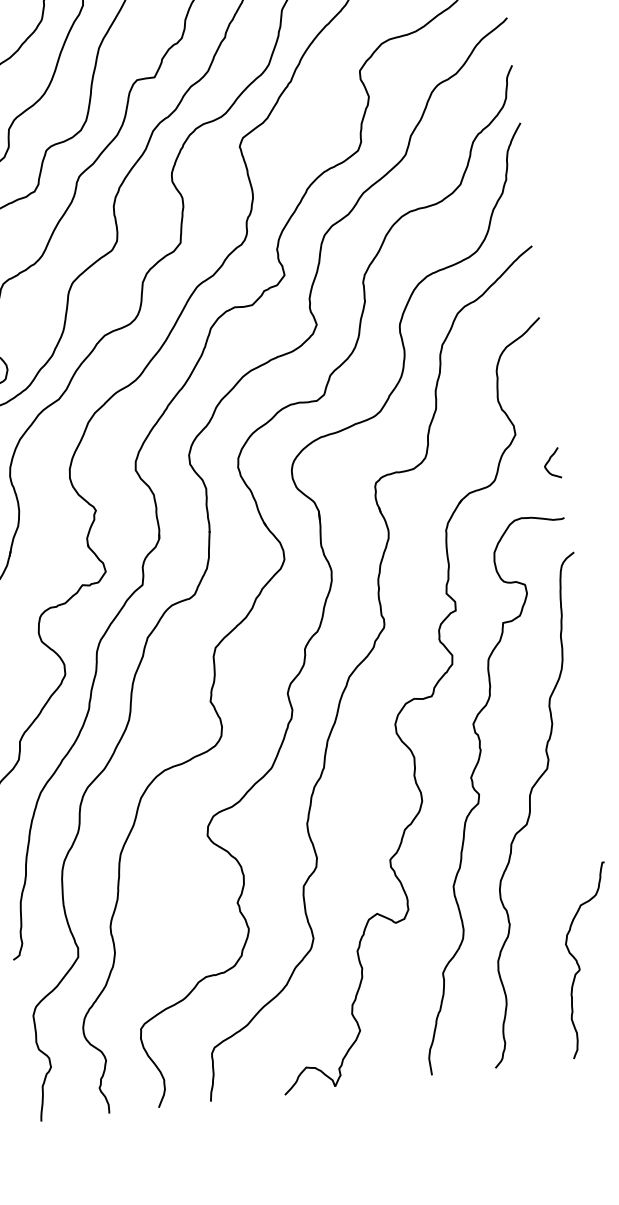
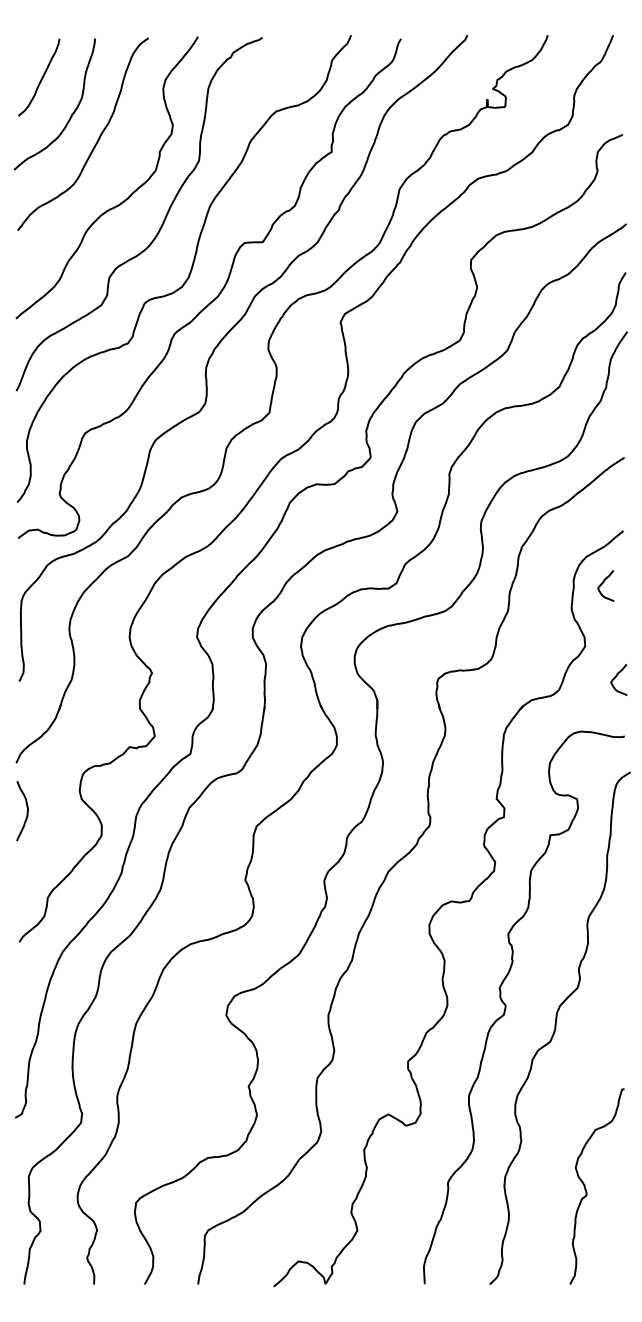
curve: (526, 371) -> (603, 583), added

